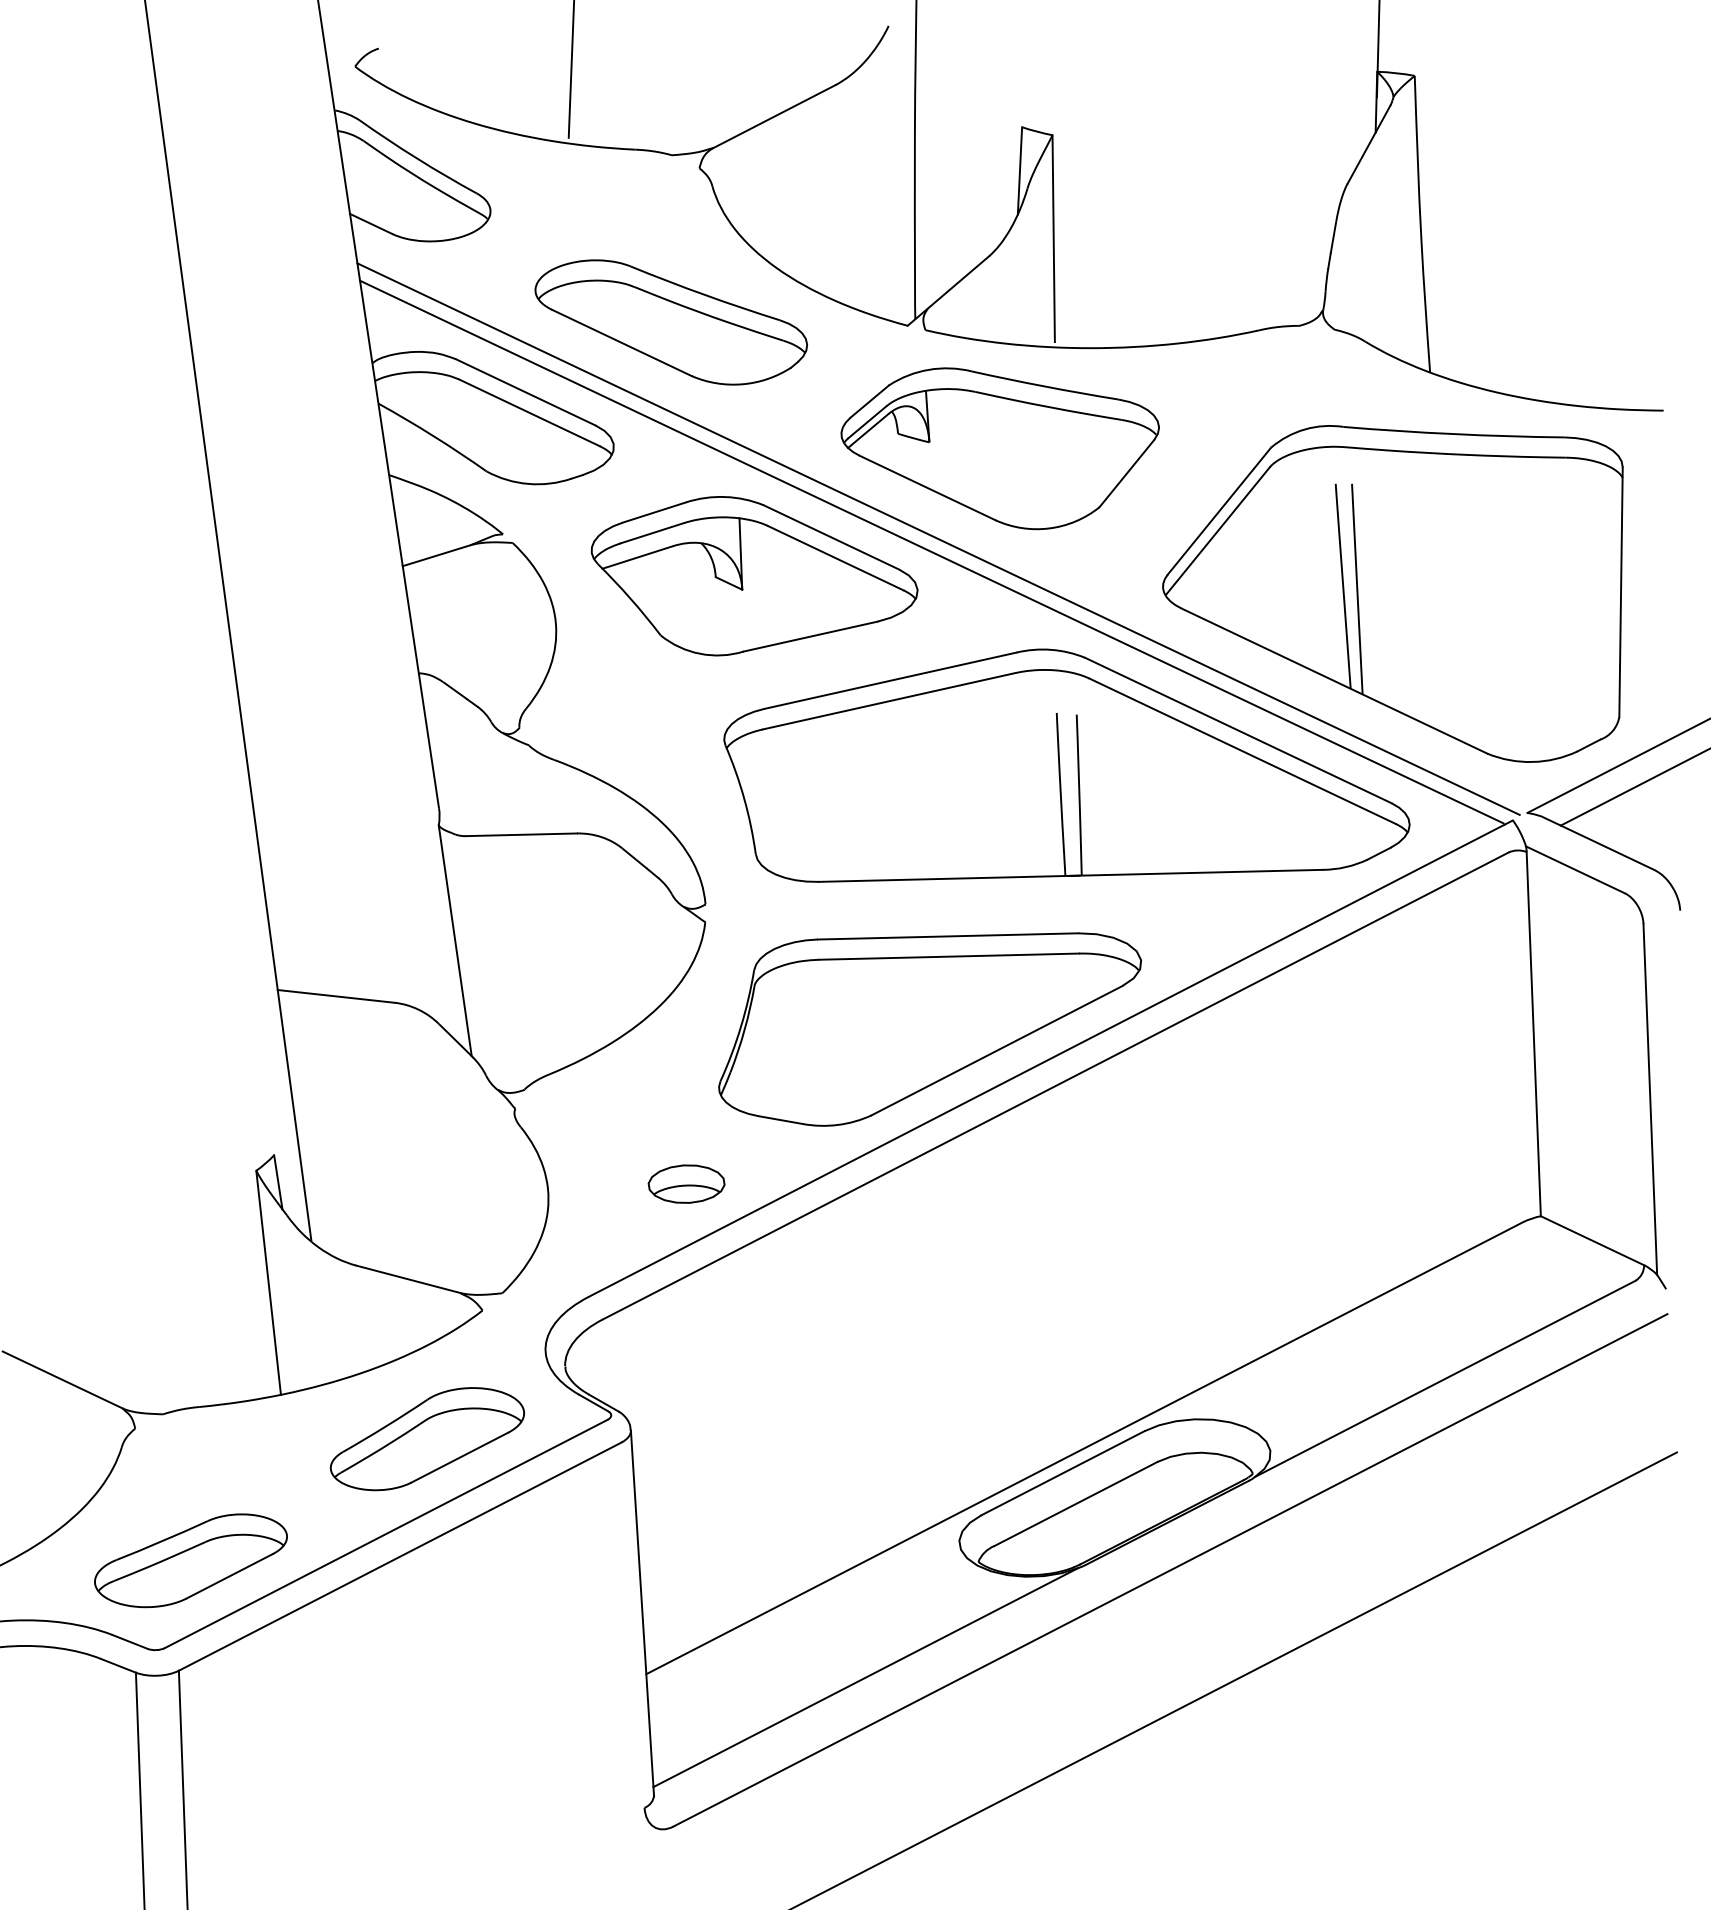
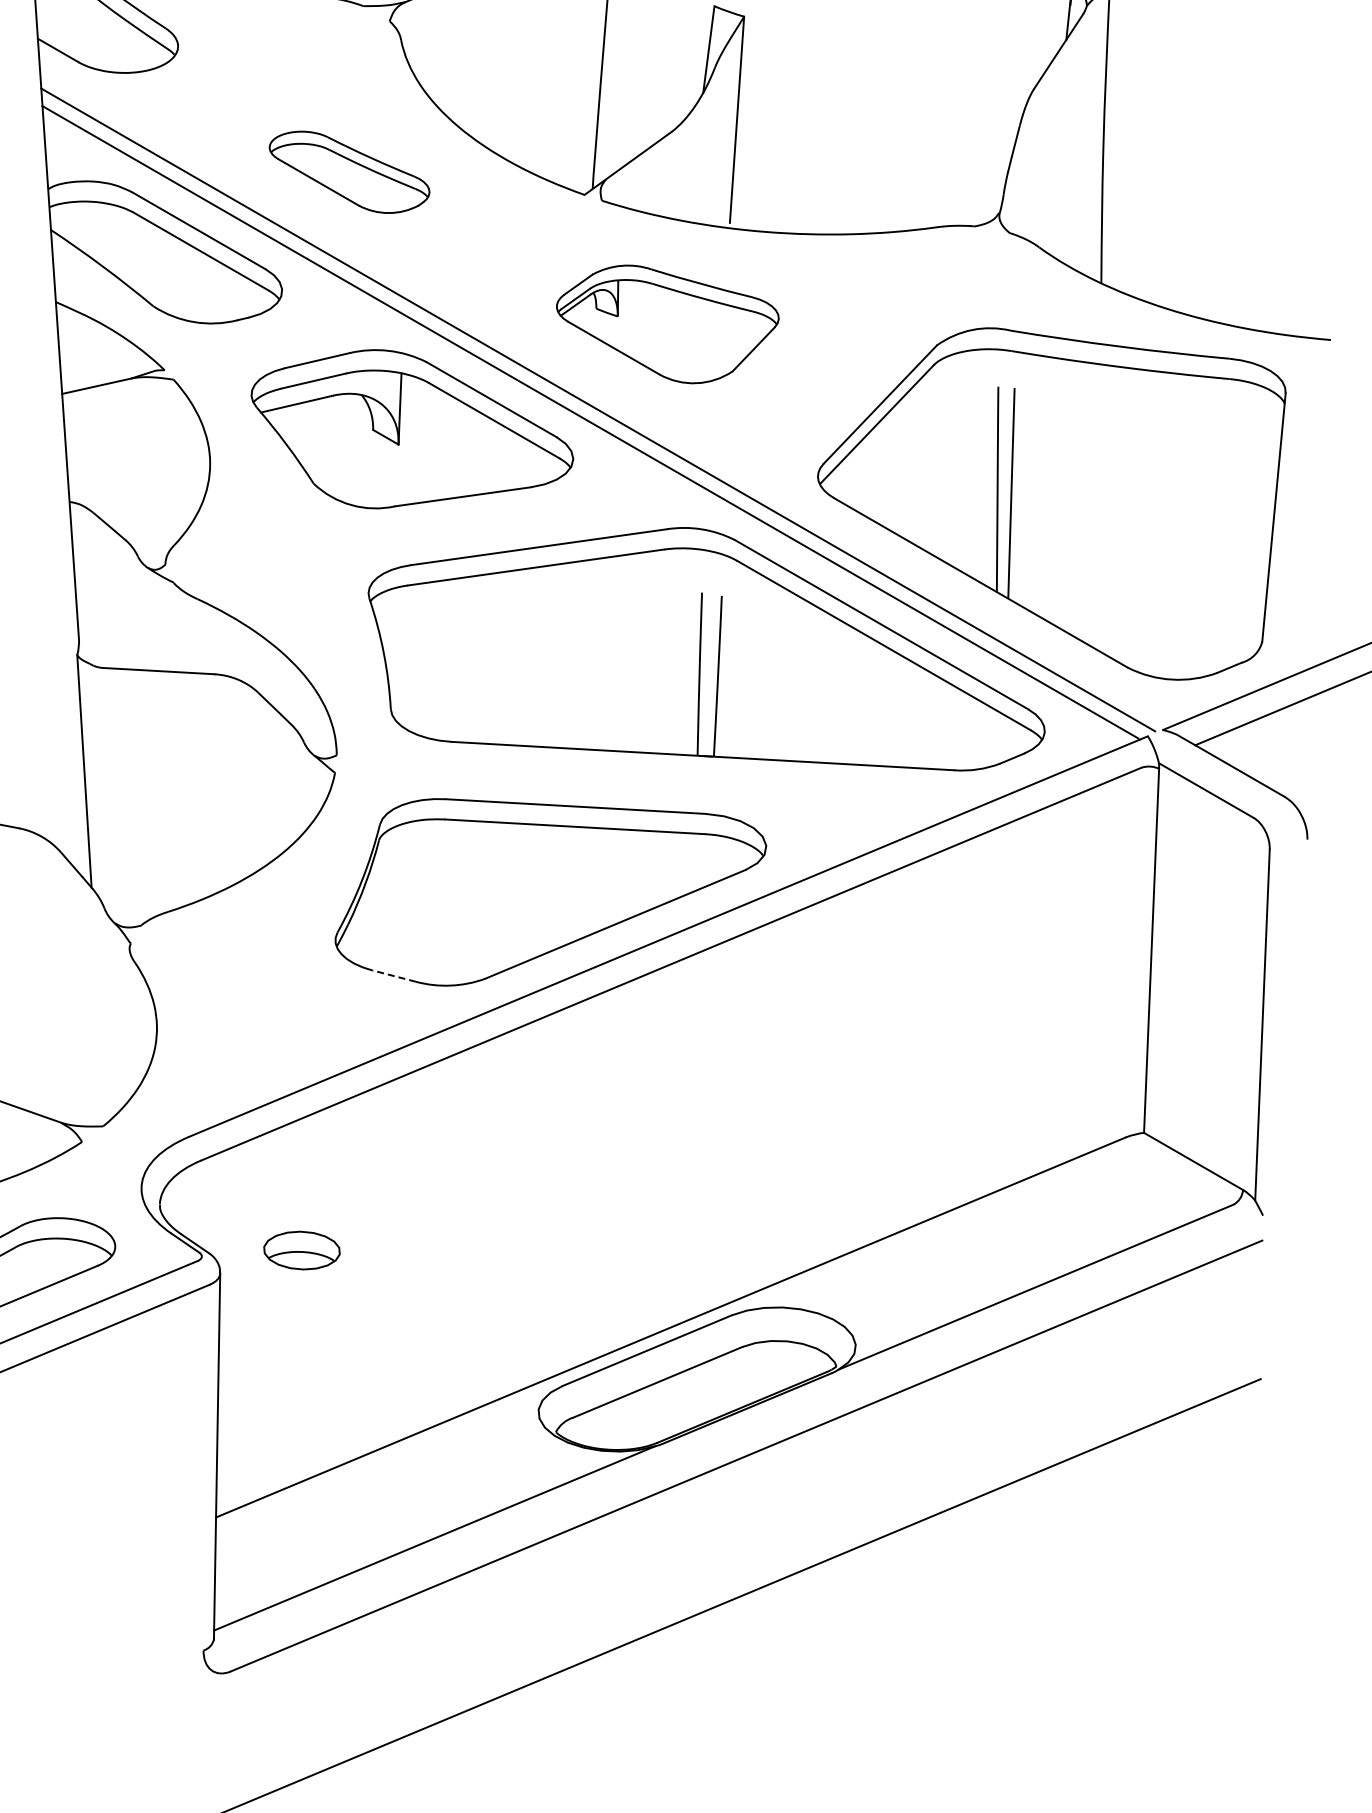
part: (671, 322) -> (349, 172), size x0.6
part: (999, 448) -> (666, 324), size x0.7
line: (780, 1119) -> (394, 975), solid -> dashed
part: (686, 1183) -> (301, 1249), moved

